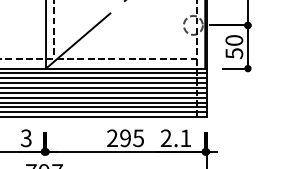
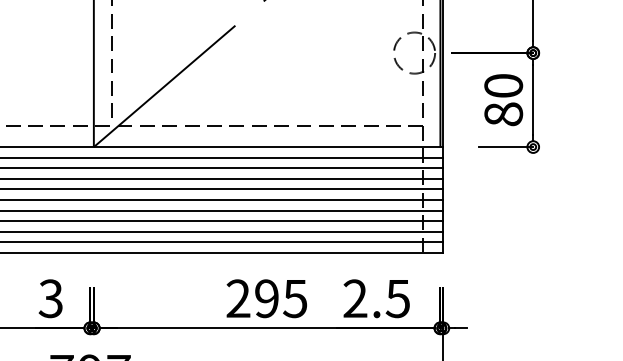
text: (234, 53) -> (504, 114), 50 -> 80
text: (185, 138) -> (397, 299), 2.1 -> 2.5

